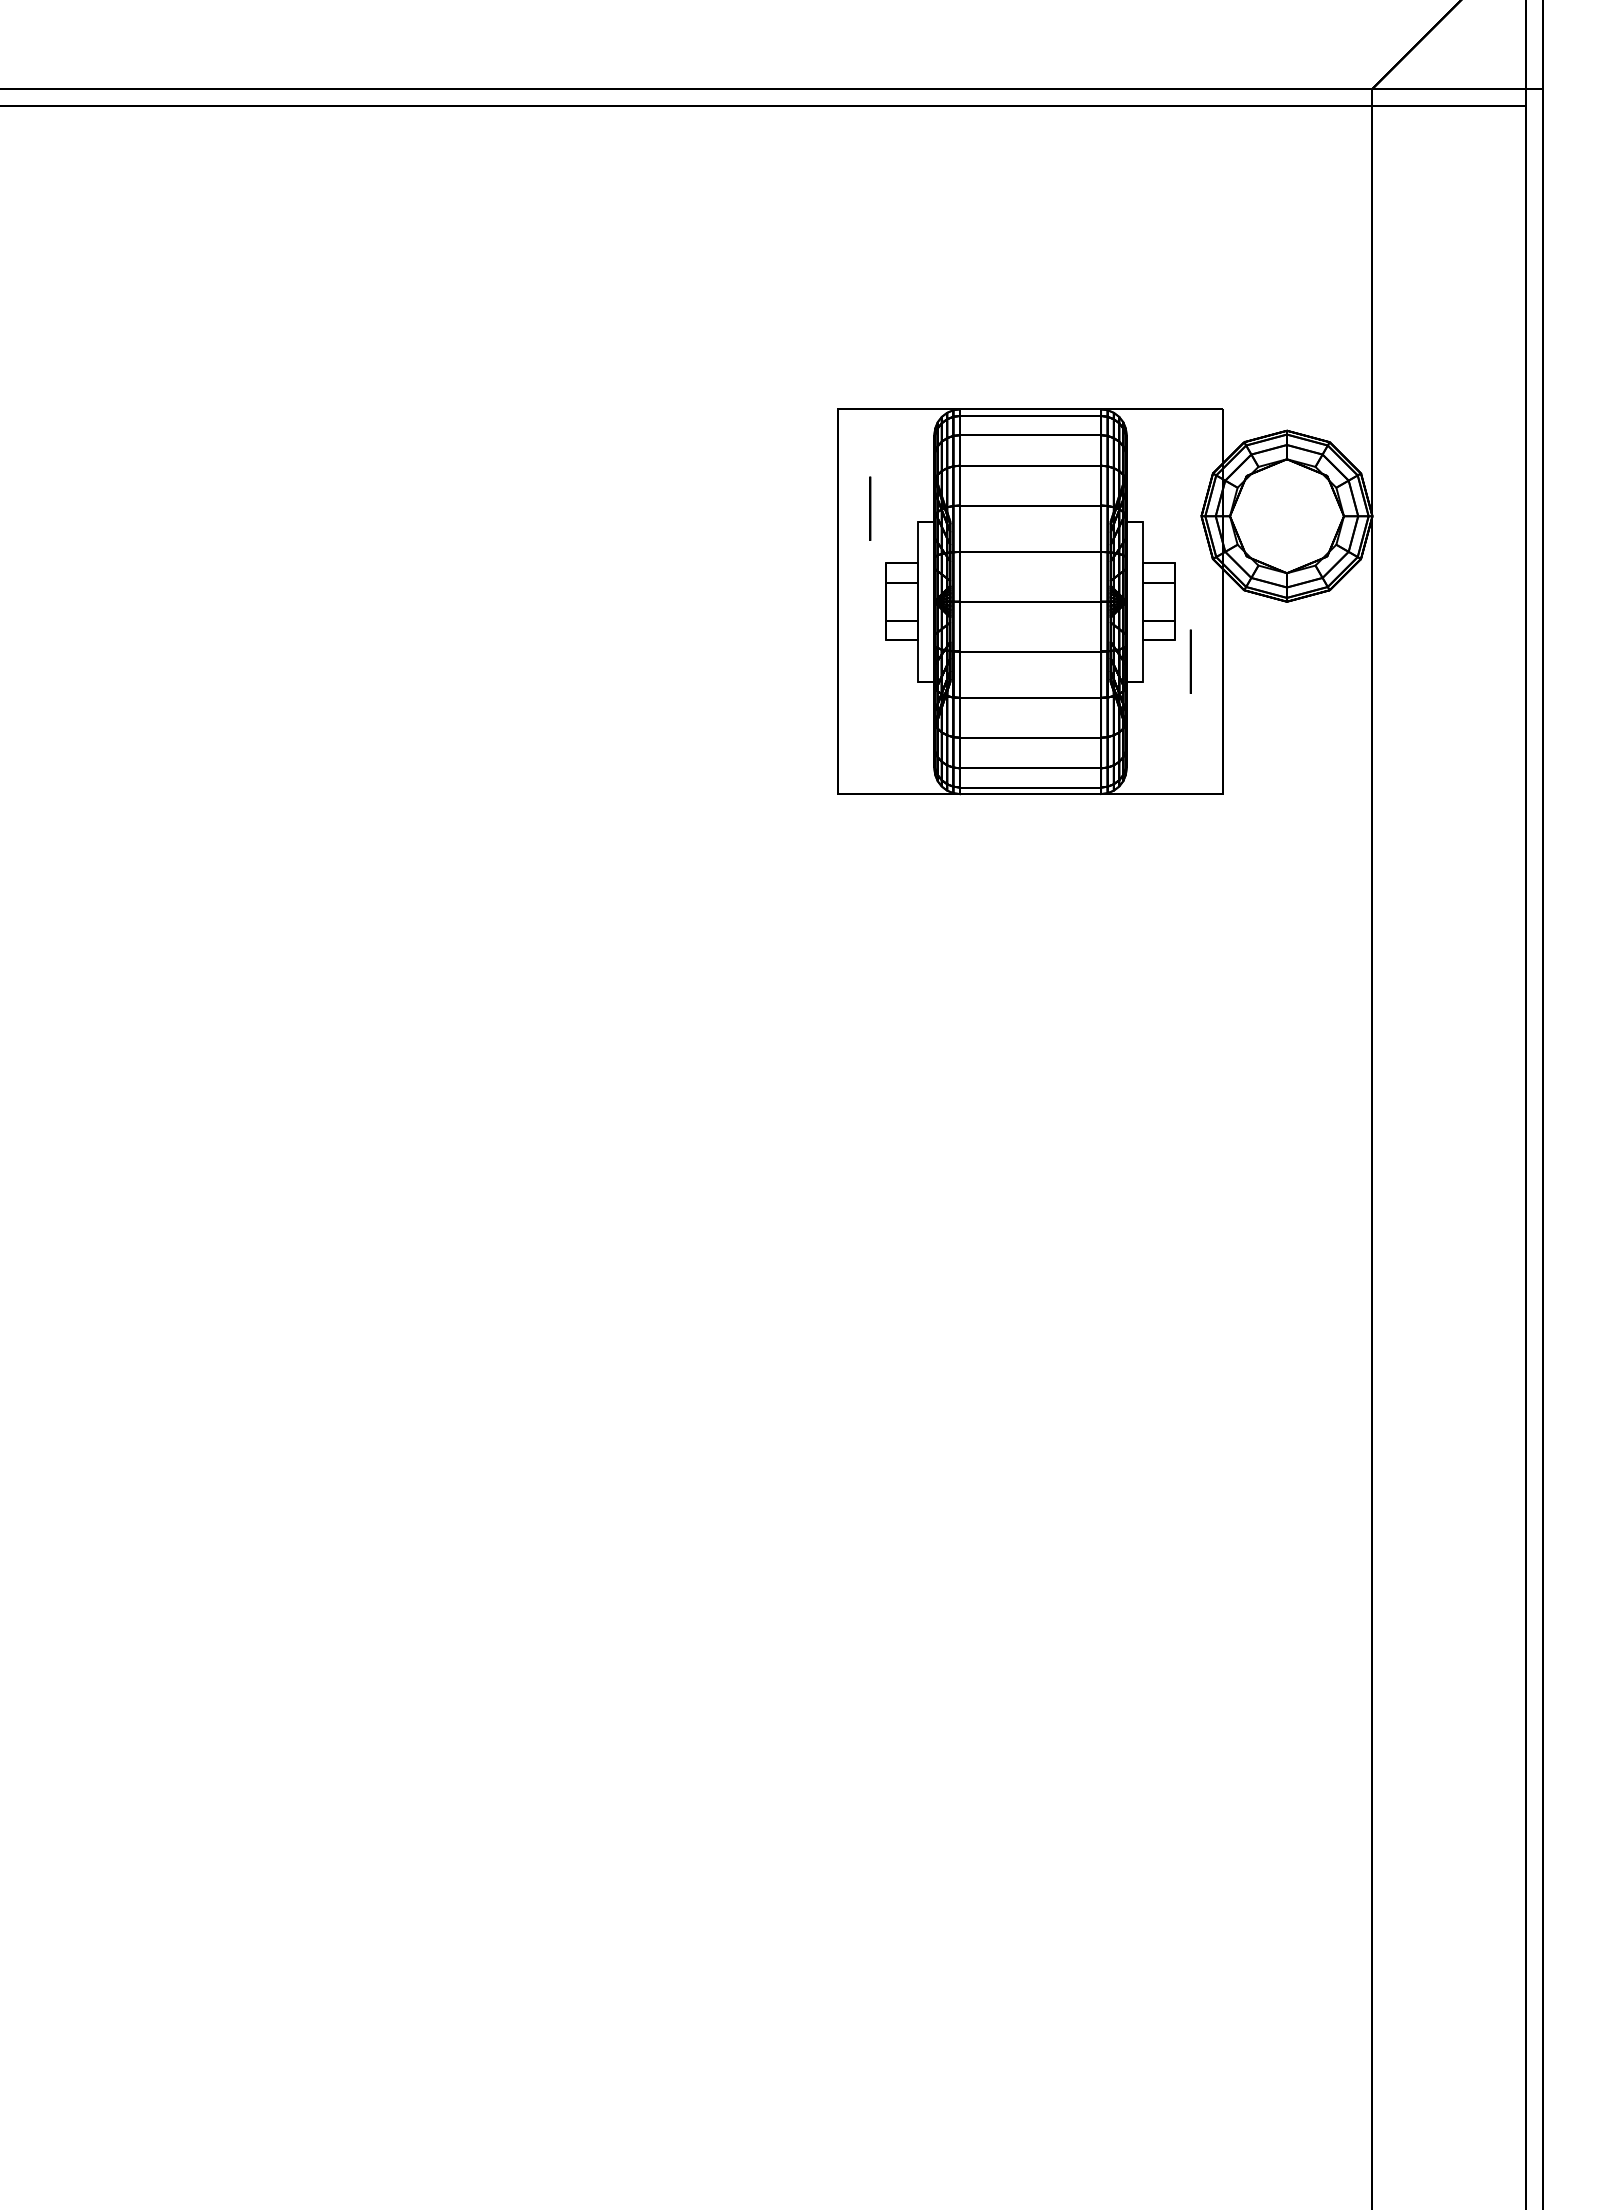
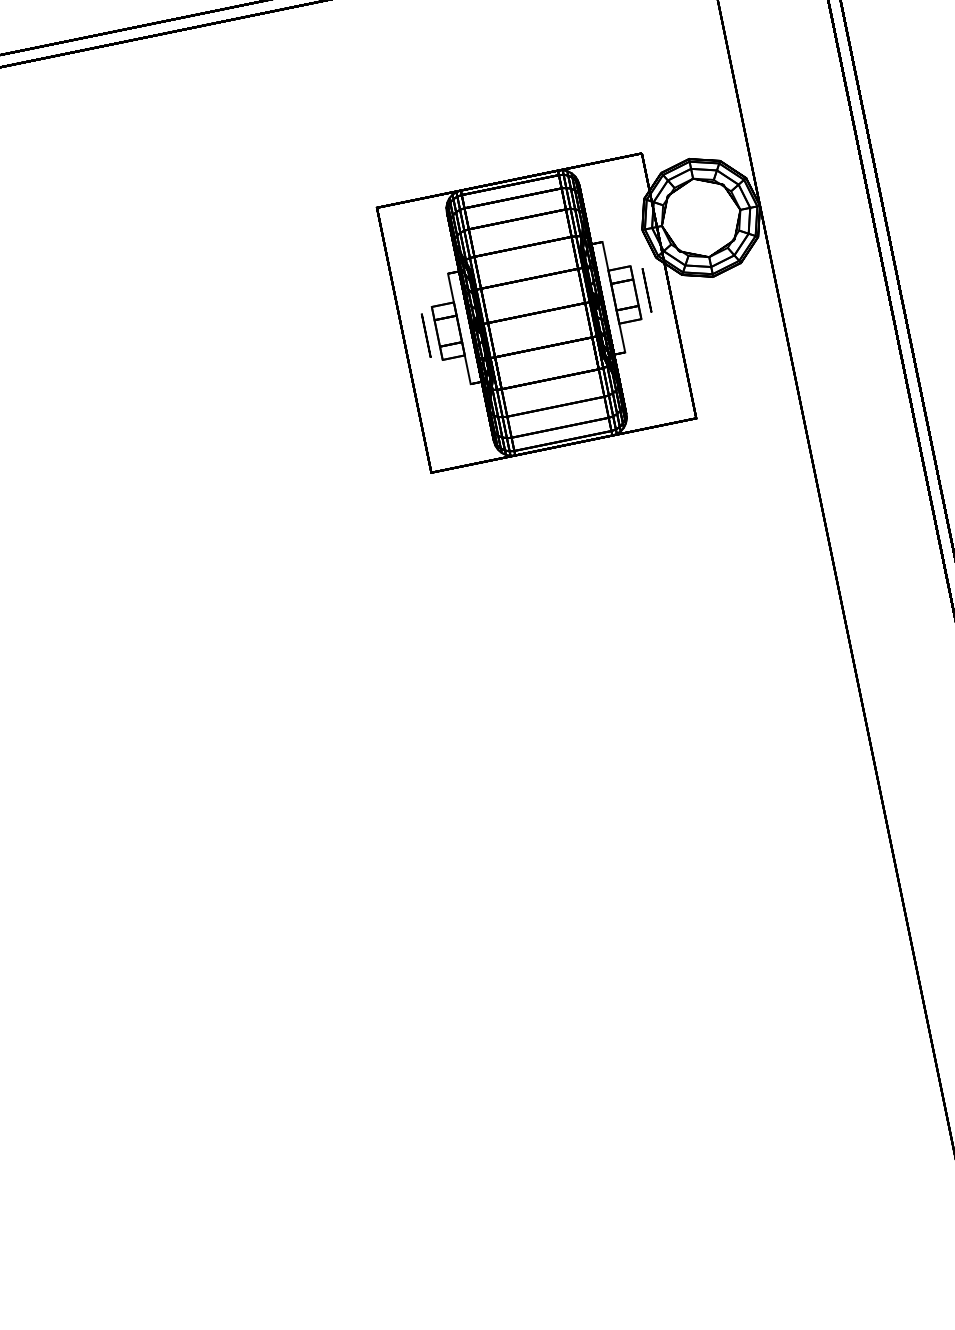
circle: (870, 508) -> (426, 335), moved
circle: (1190, 661) -> (646, 290), moved

